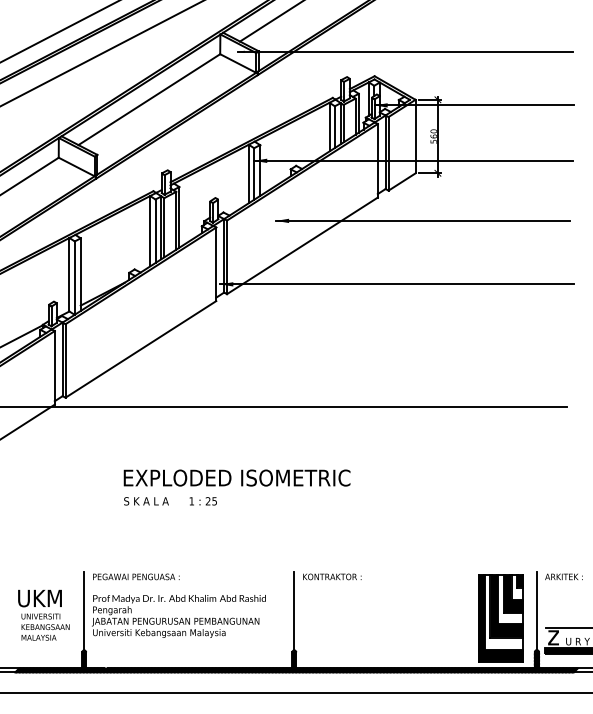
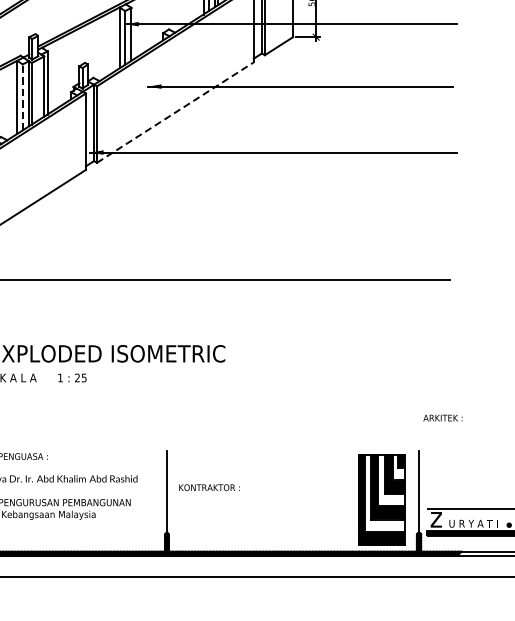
line: (155, 231) -> (22, 97), solid -> dashed
line: (302, 245) -> (175, 112), solid -> dashed
text: (332, 576) -> (209, 487), moved
text: (563, 576) -> (442, 417), moved

